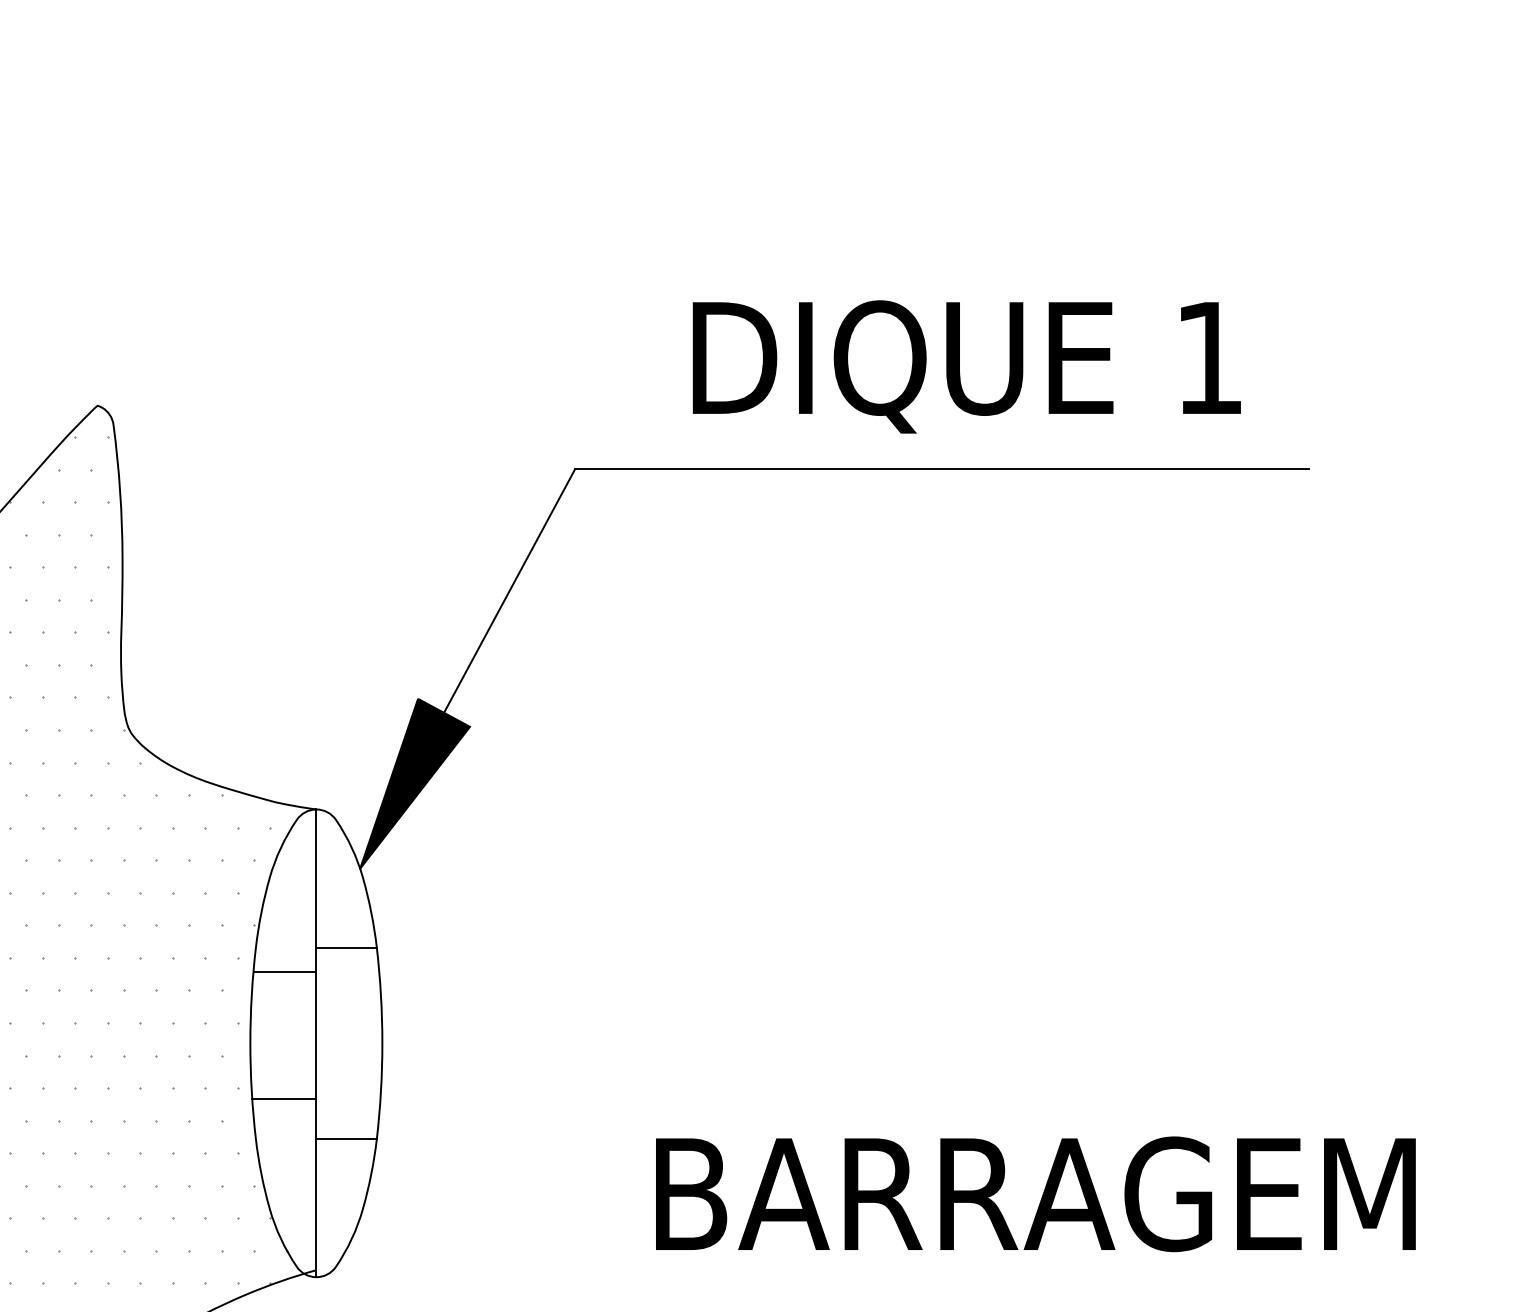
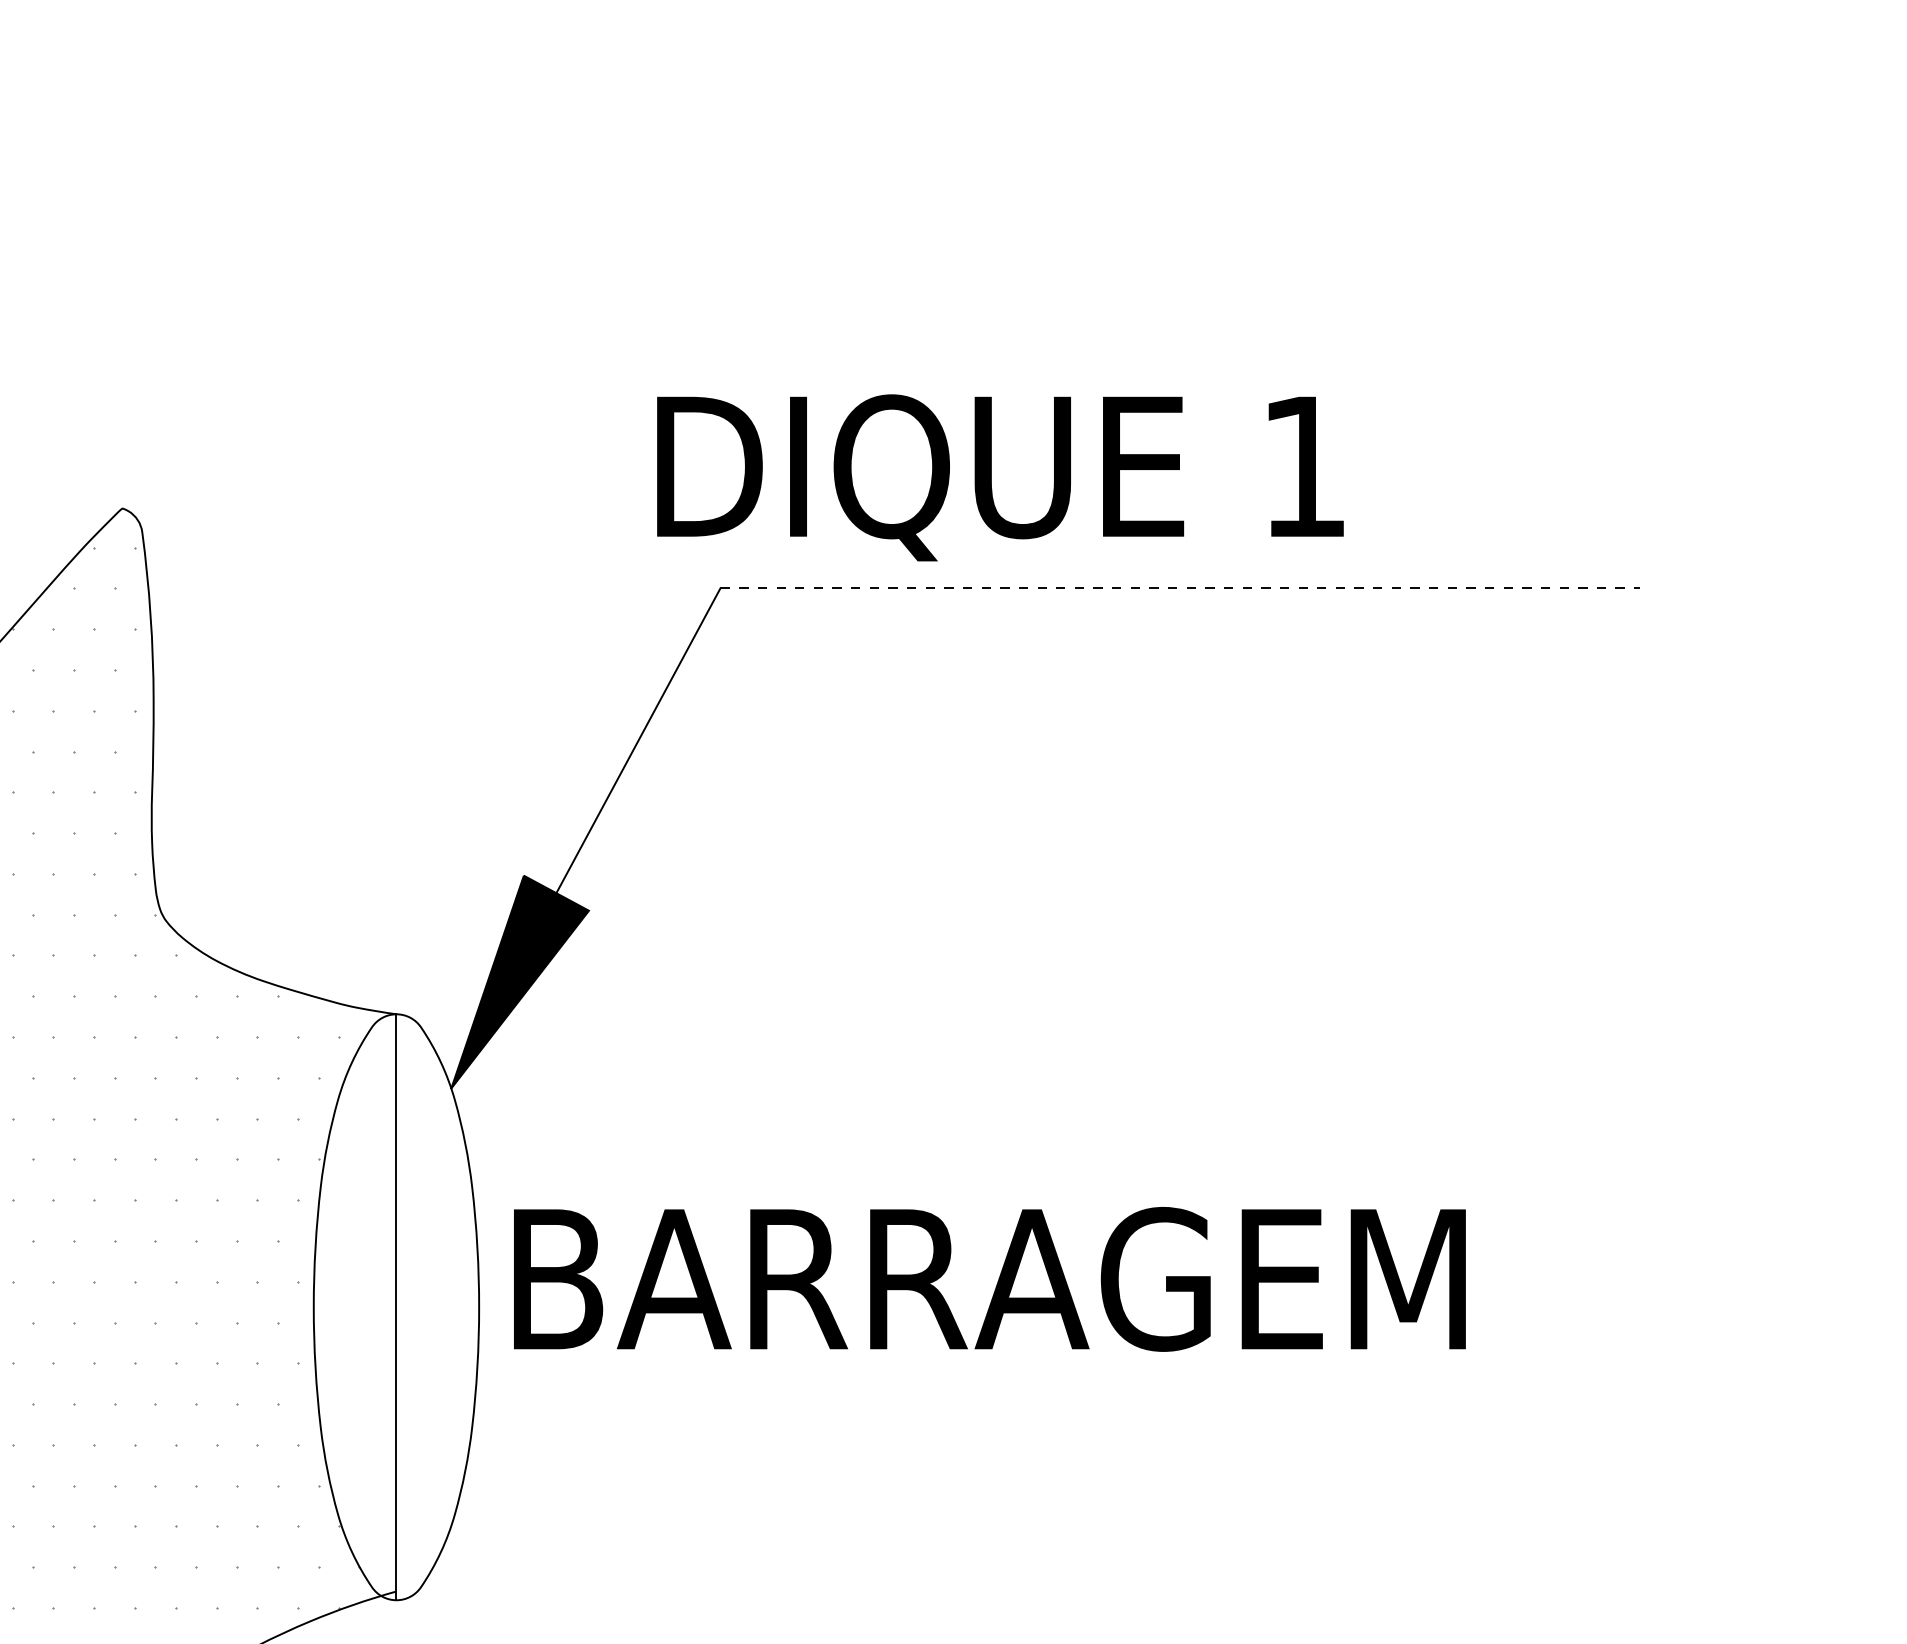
text: (966, 366) -> (1000, 477), moved
line: (942, 469) -> (1180, 588), solid -> dashed
line: (346, 948) -> (434, 1188), removed
line: (284, 971) -> (356, 1217), removed
line: (284, 1098) -> (356, 1376), removed
line: (346, 1138) -> (434, 1426), removed
text: (1035, 1194) -> (989, 1279), moved

